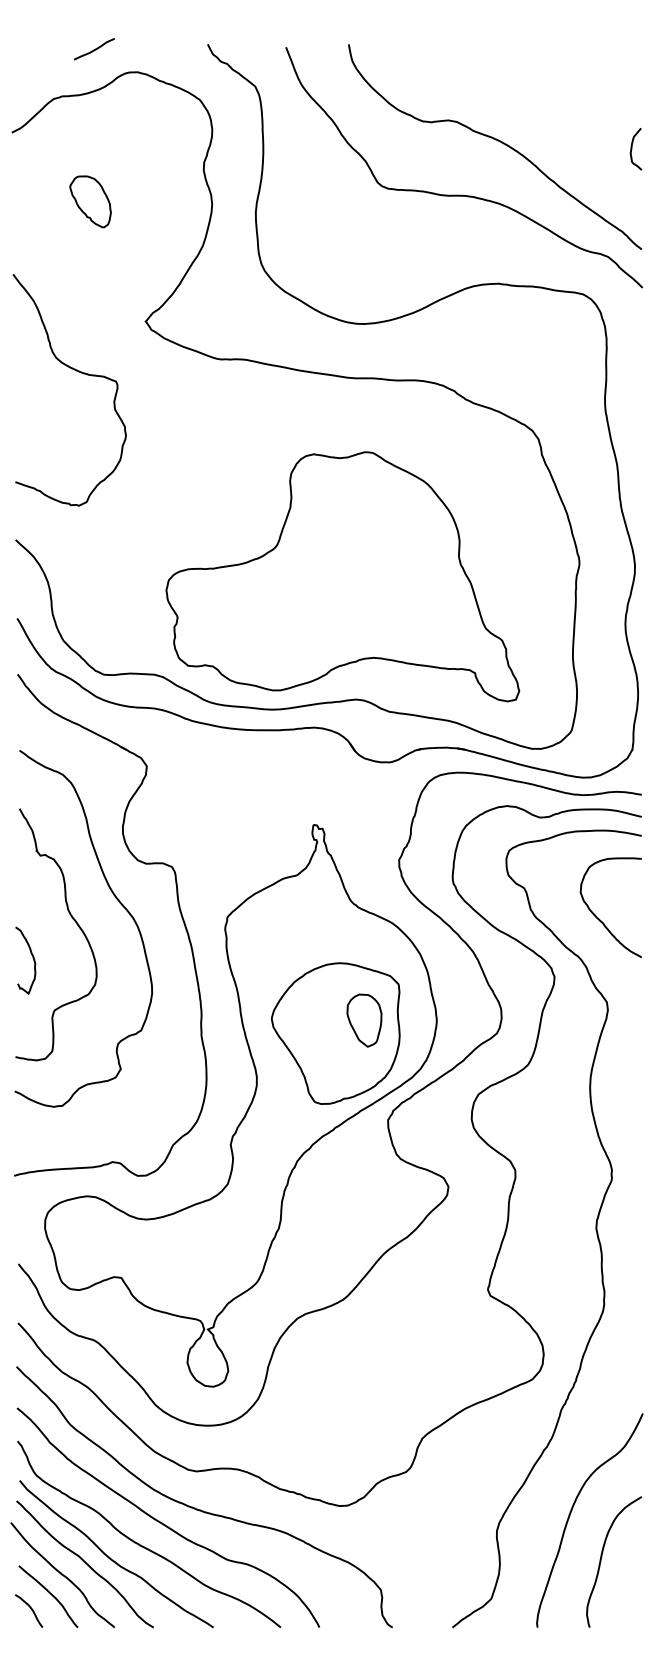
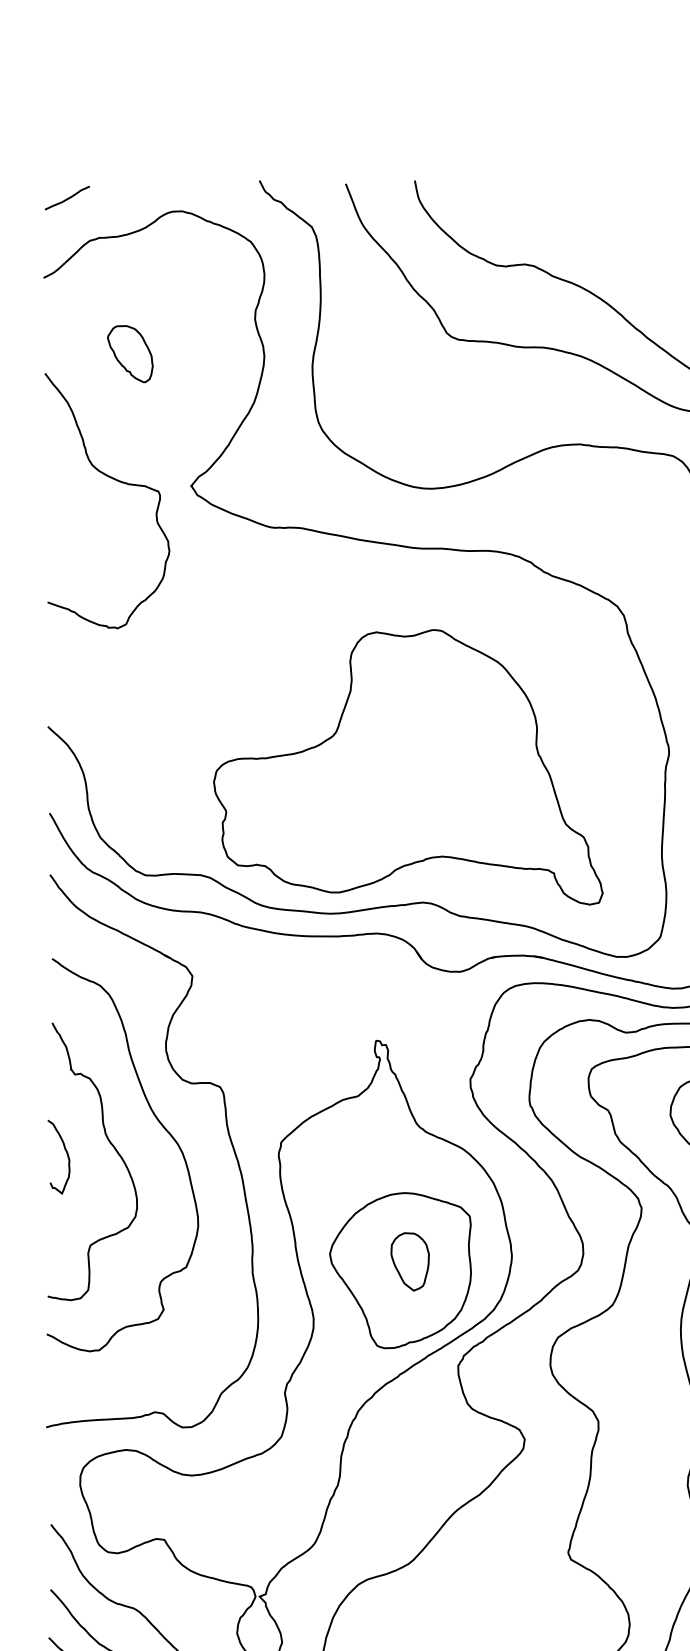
curve: (94, 49) -> (67, 198), moved
curve: (78, 372) -> (117, 481), moved
curve: (32, 958) -> (66, 1154), moved
part: (364, 1020) -> (410, 1261), moved

